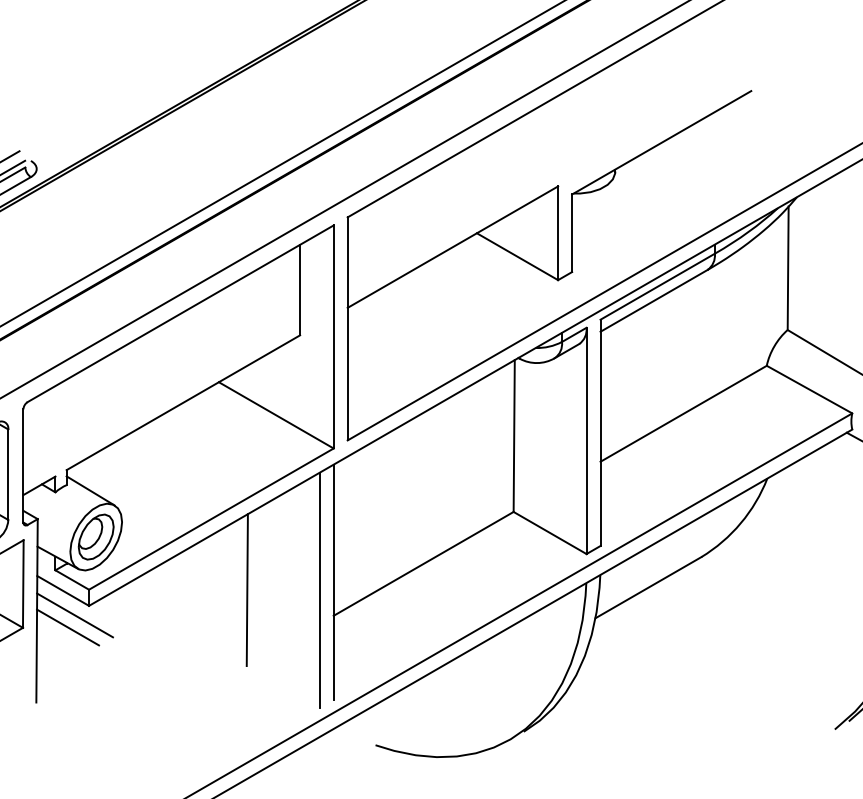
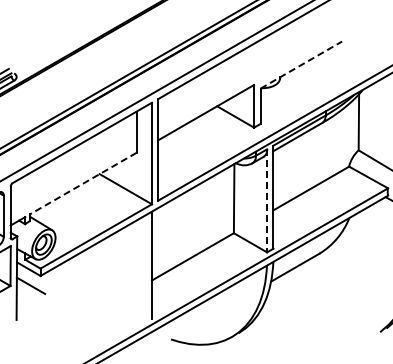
line: (662, 141) -> (301, 64), solid -> dashed
line: (183, 402) -> (83, 183), solid -> dashed
line: (587, 440) -> (267, 200), solid -> dashed
line: (247, 589) -> (112, 268), removed
line: (319, 589) -> (145, 268), removed
line: (73, 615) -> (33, 280), removed

